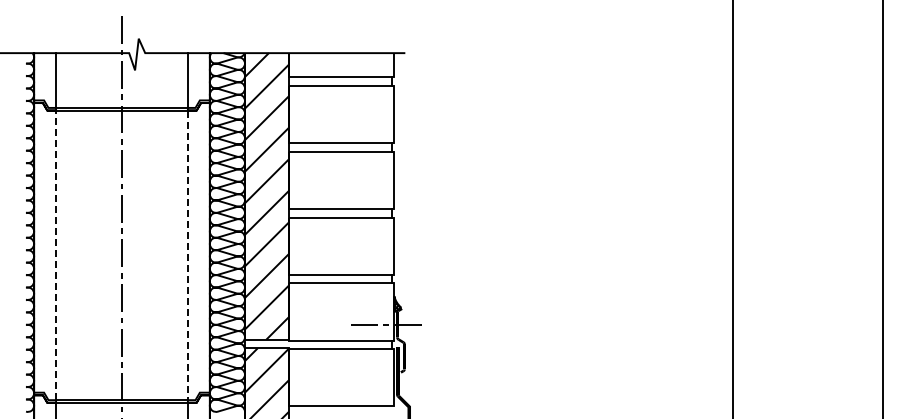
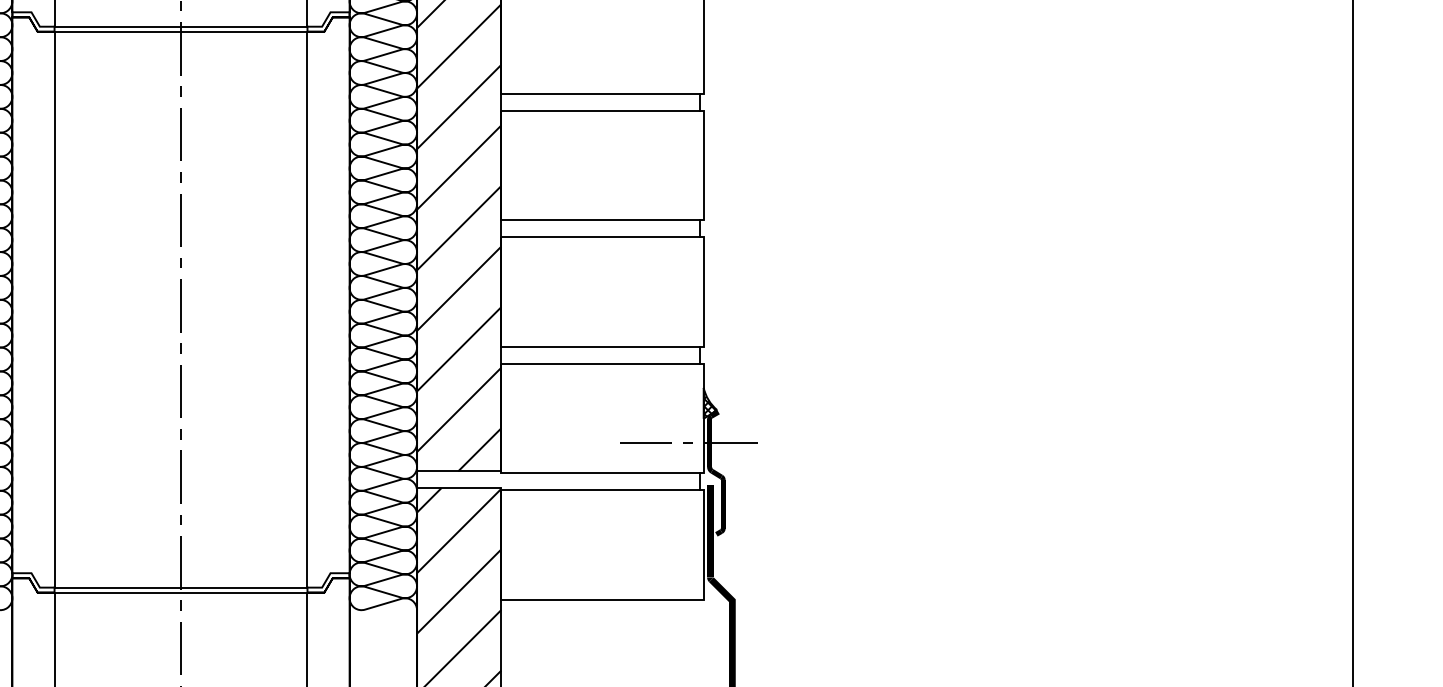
line: (56, 255) -> (55, 309), dashed -> solid
line: (187, 255) -> (306, 309), dashed -> solid

